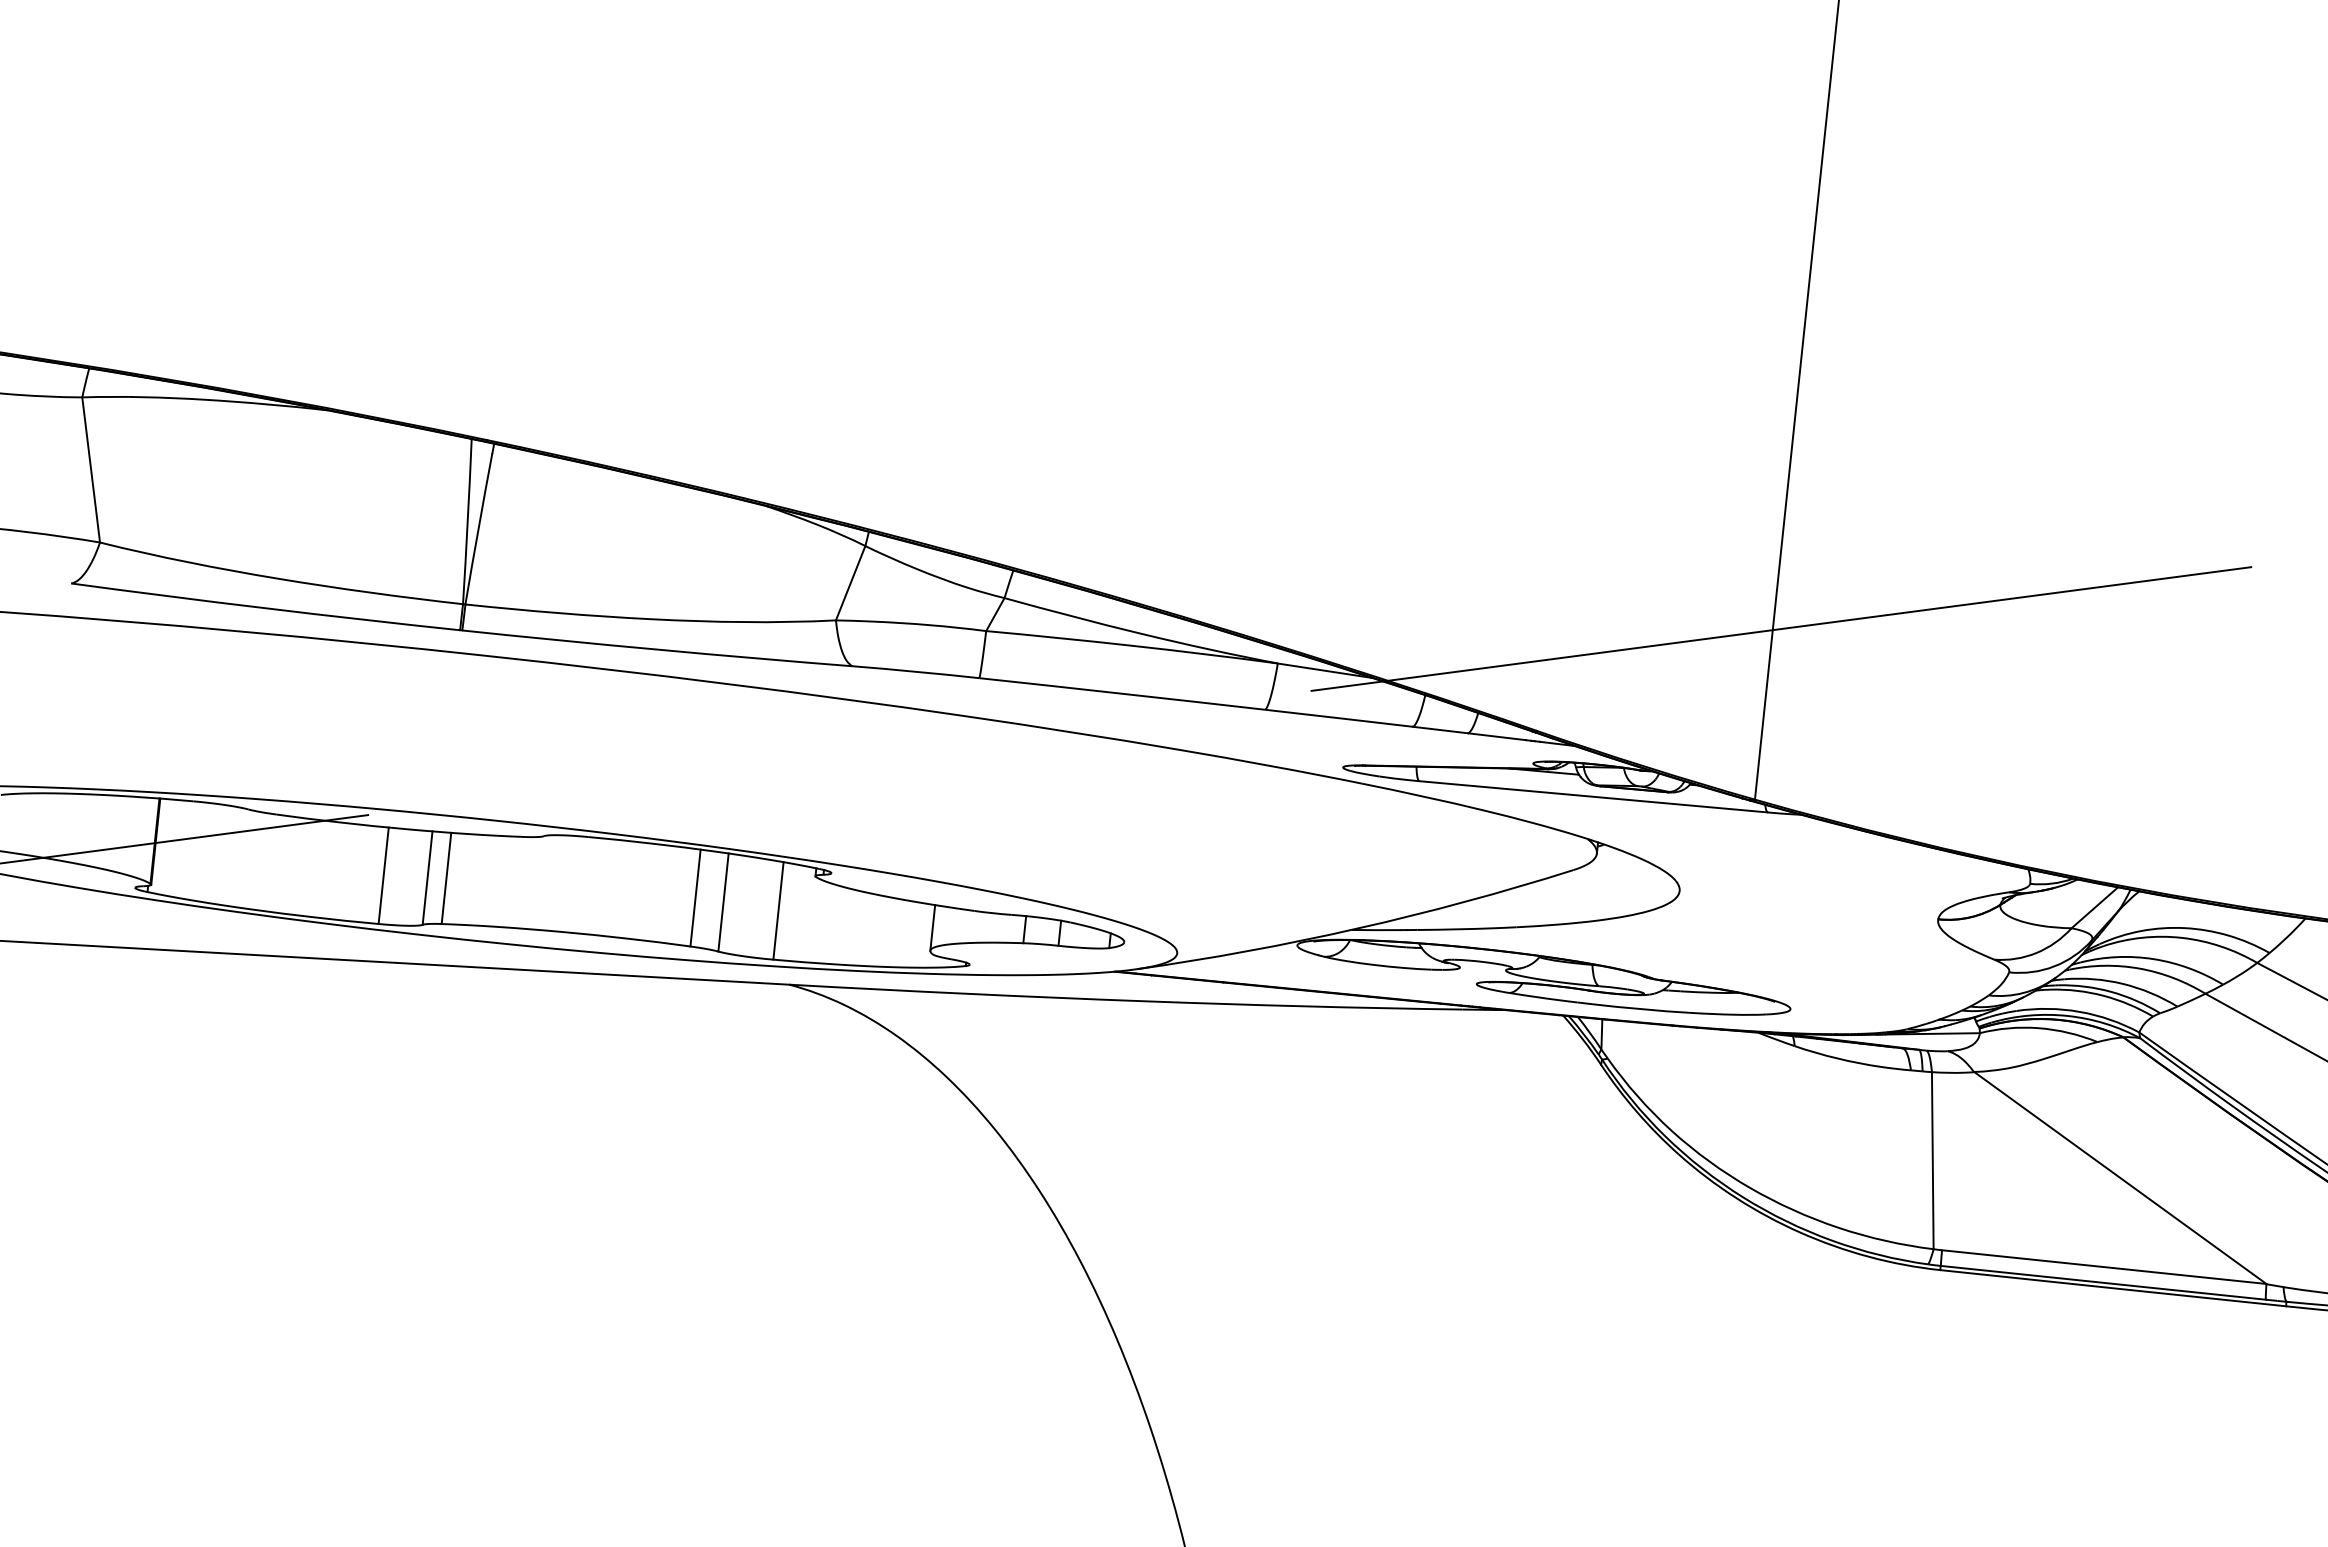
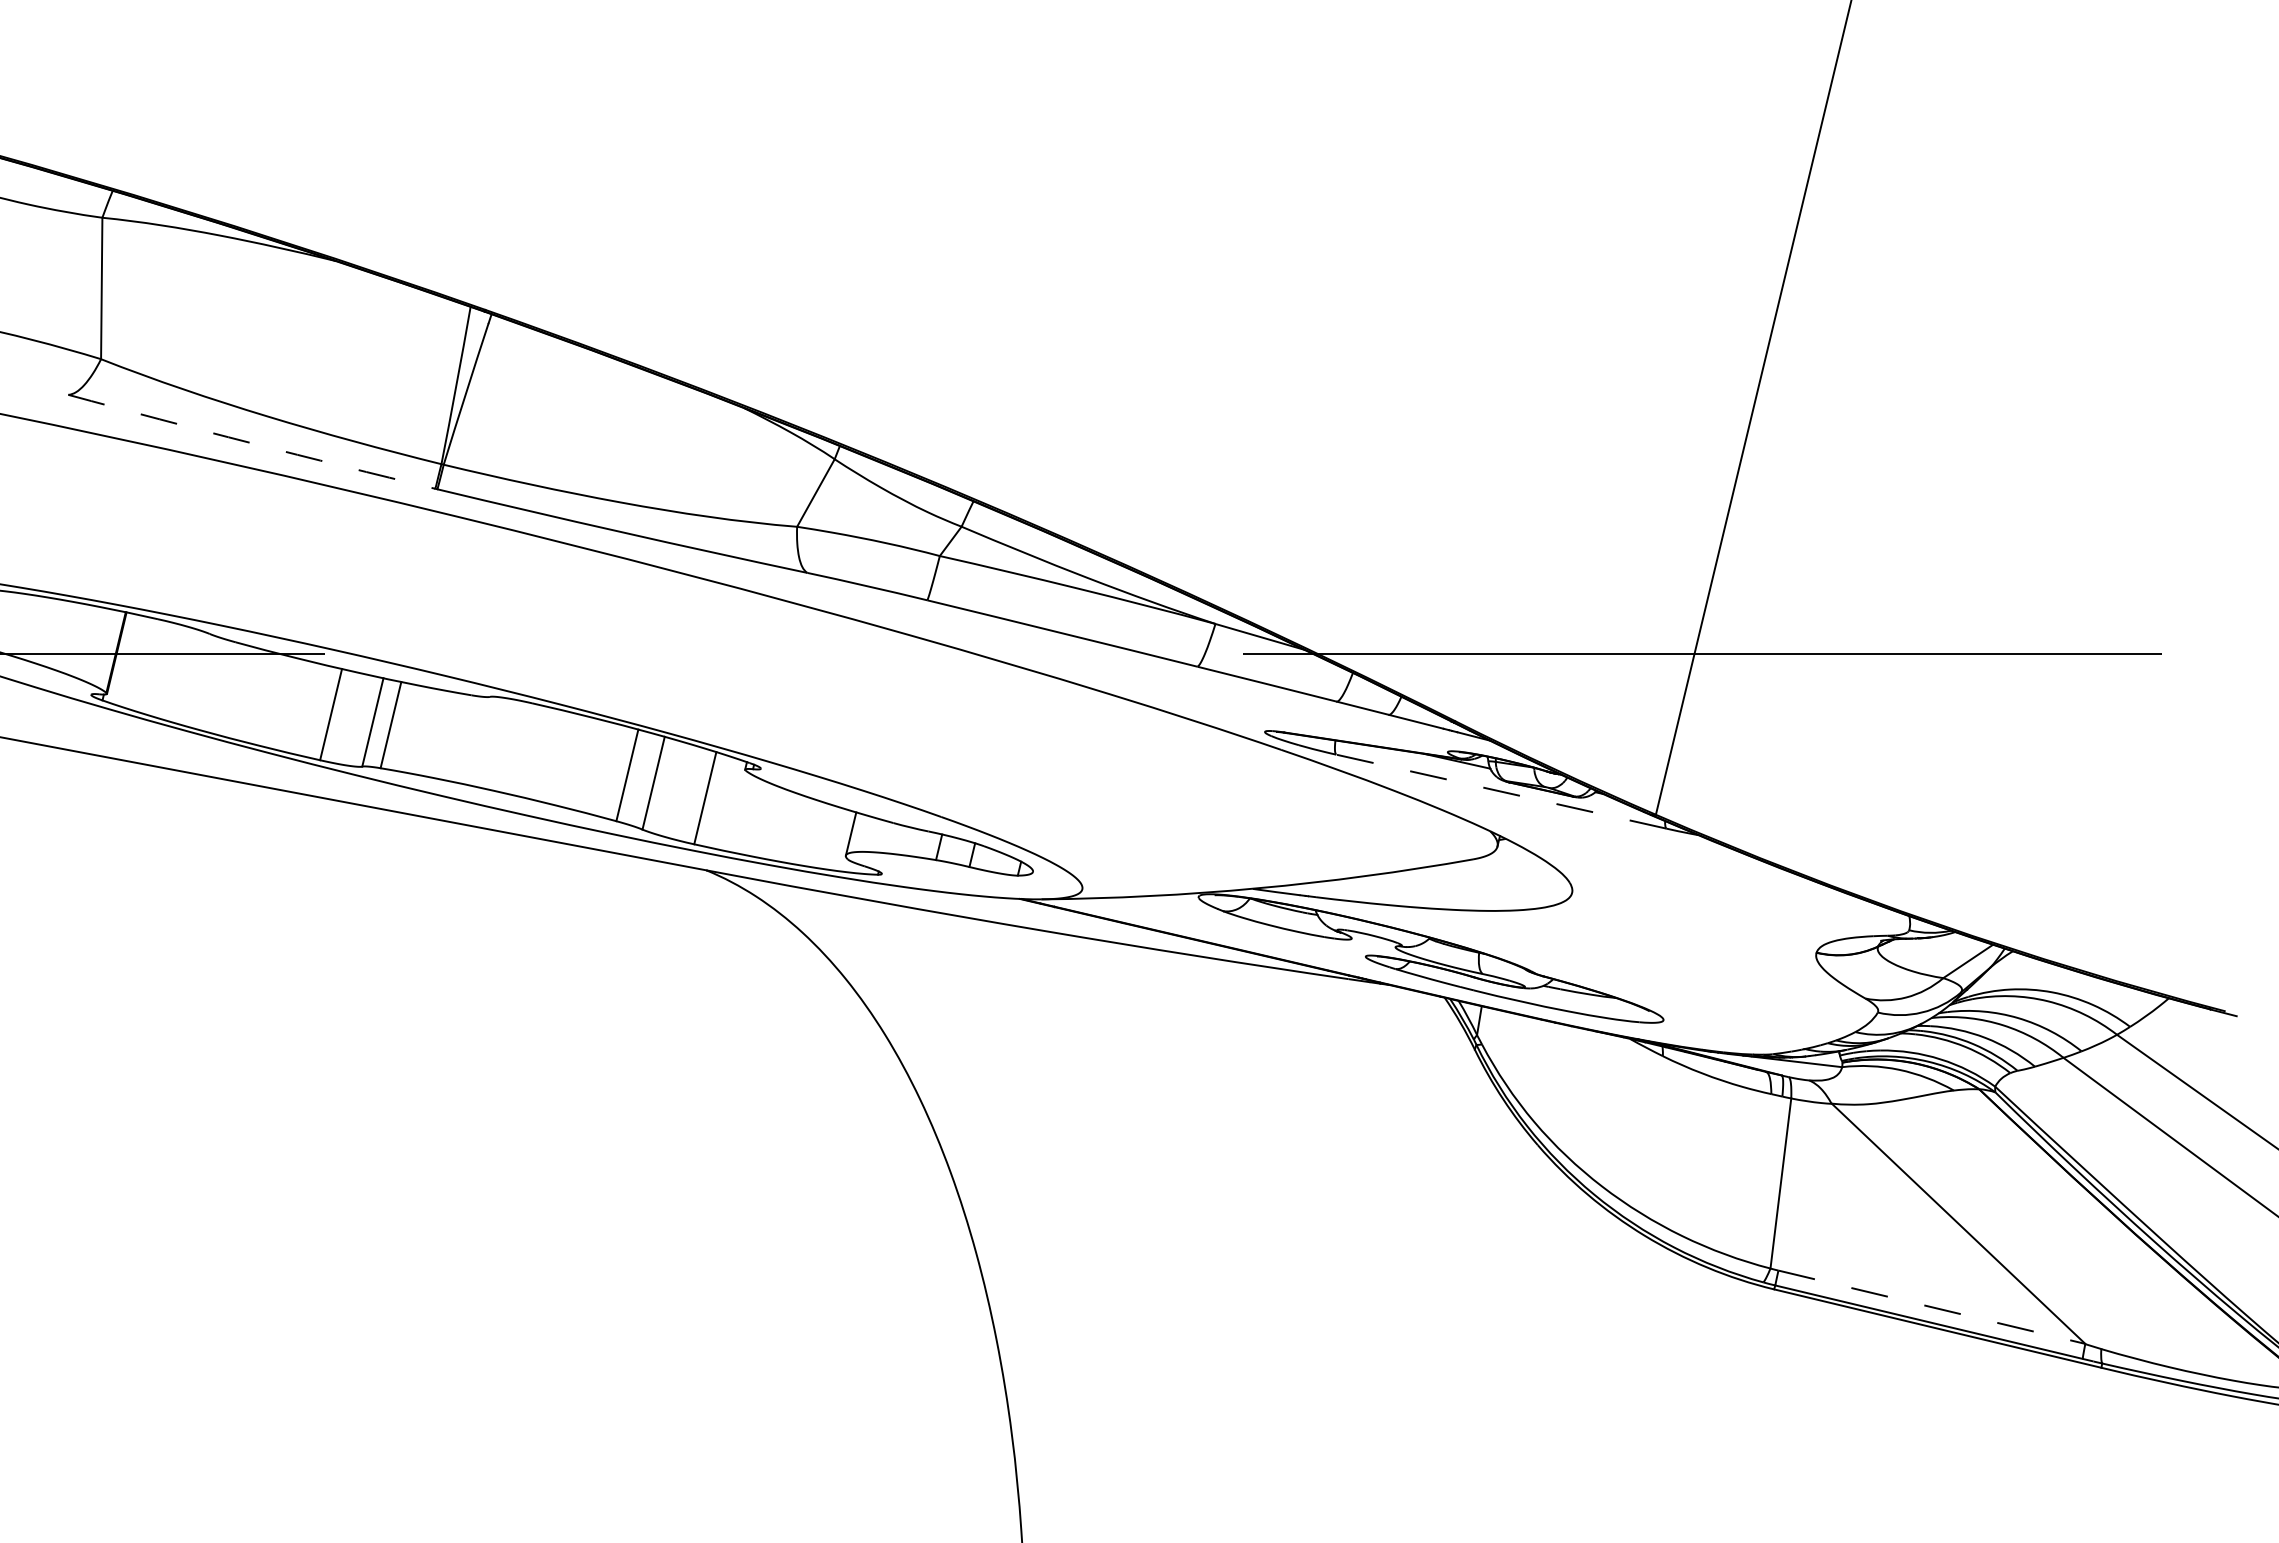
arc: (265, 608) -> (251, 443), solid -> dashed
line: (1592, 796) -> (1500, 791), solid -> dashed
line: (2103, 1267) -> (1931, 1307), solid -> dashed

